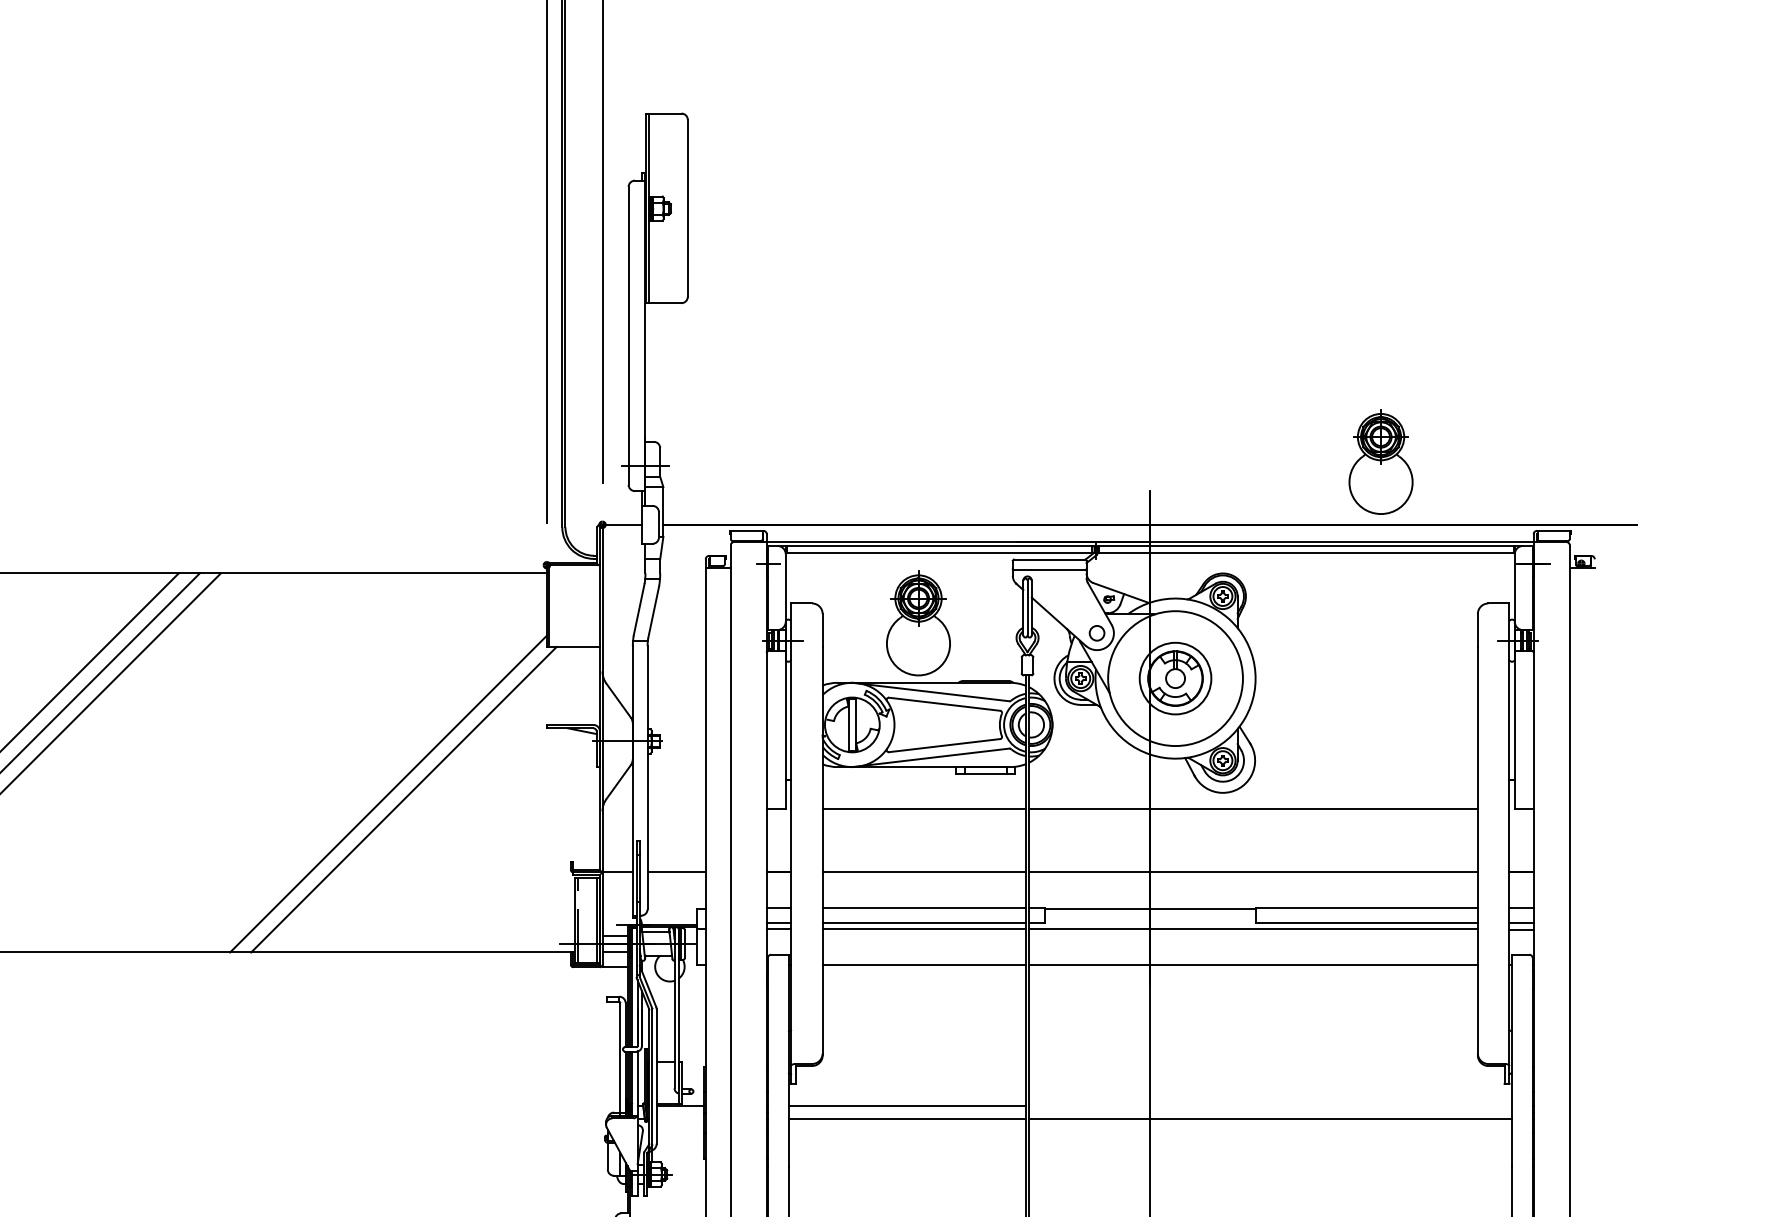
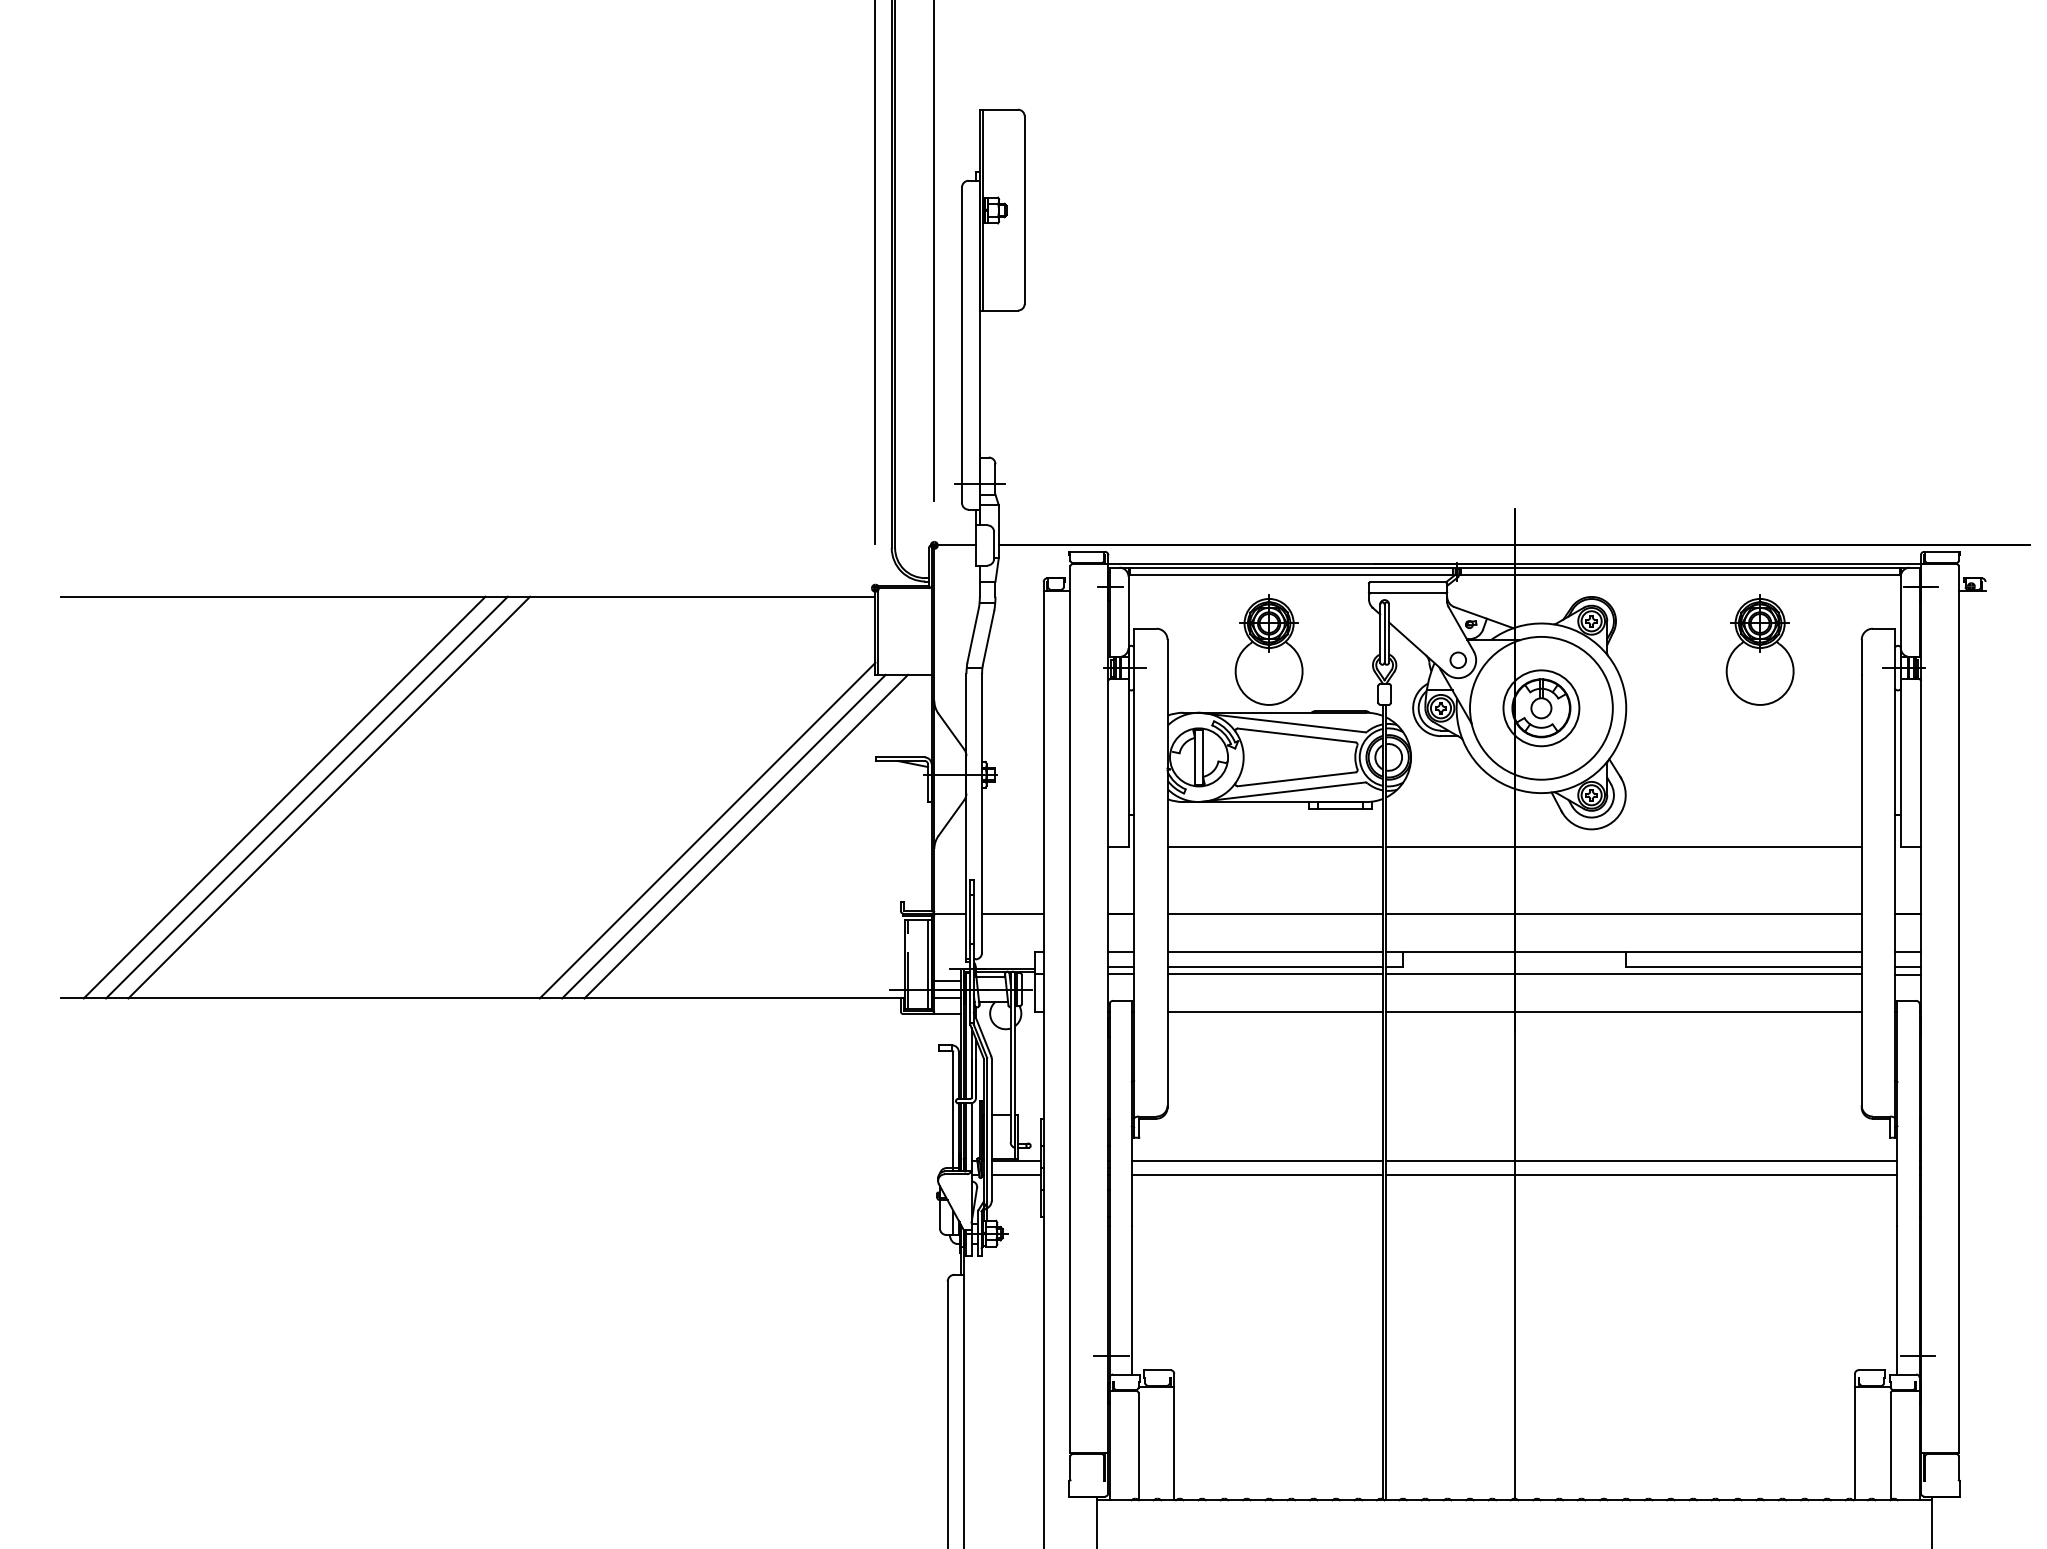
part: (1380, 461) -> (1759, 649), moved
line: (425, 799) -> (746, 836), added
line: (1270, 1106) -> (1641, 1161), added
line: (680, 1118) -> (1016, 1174), added

